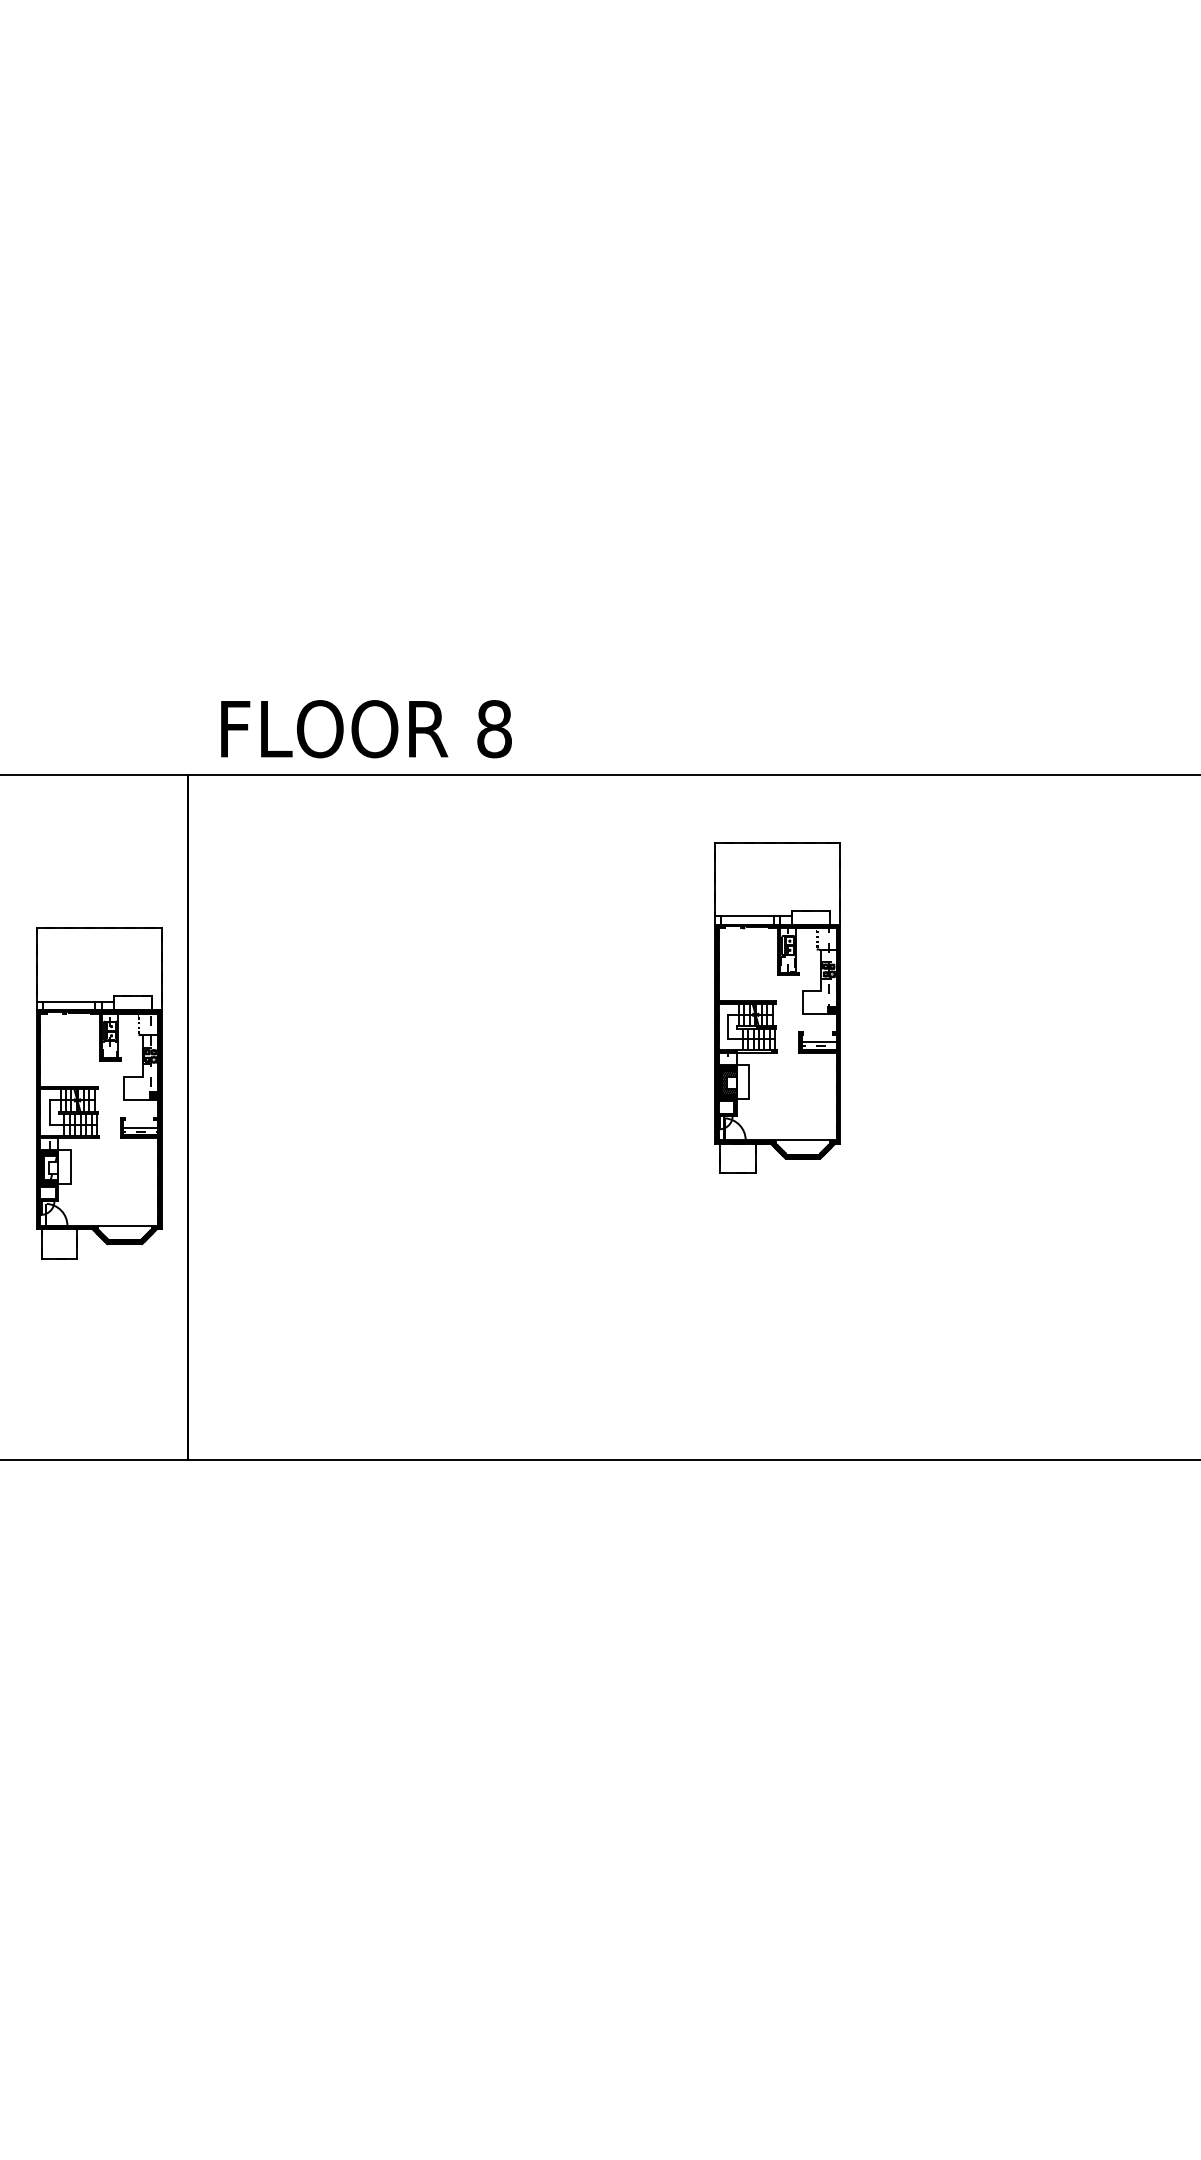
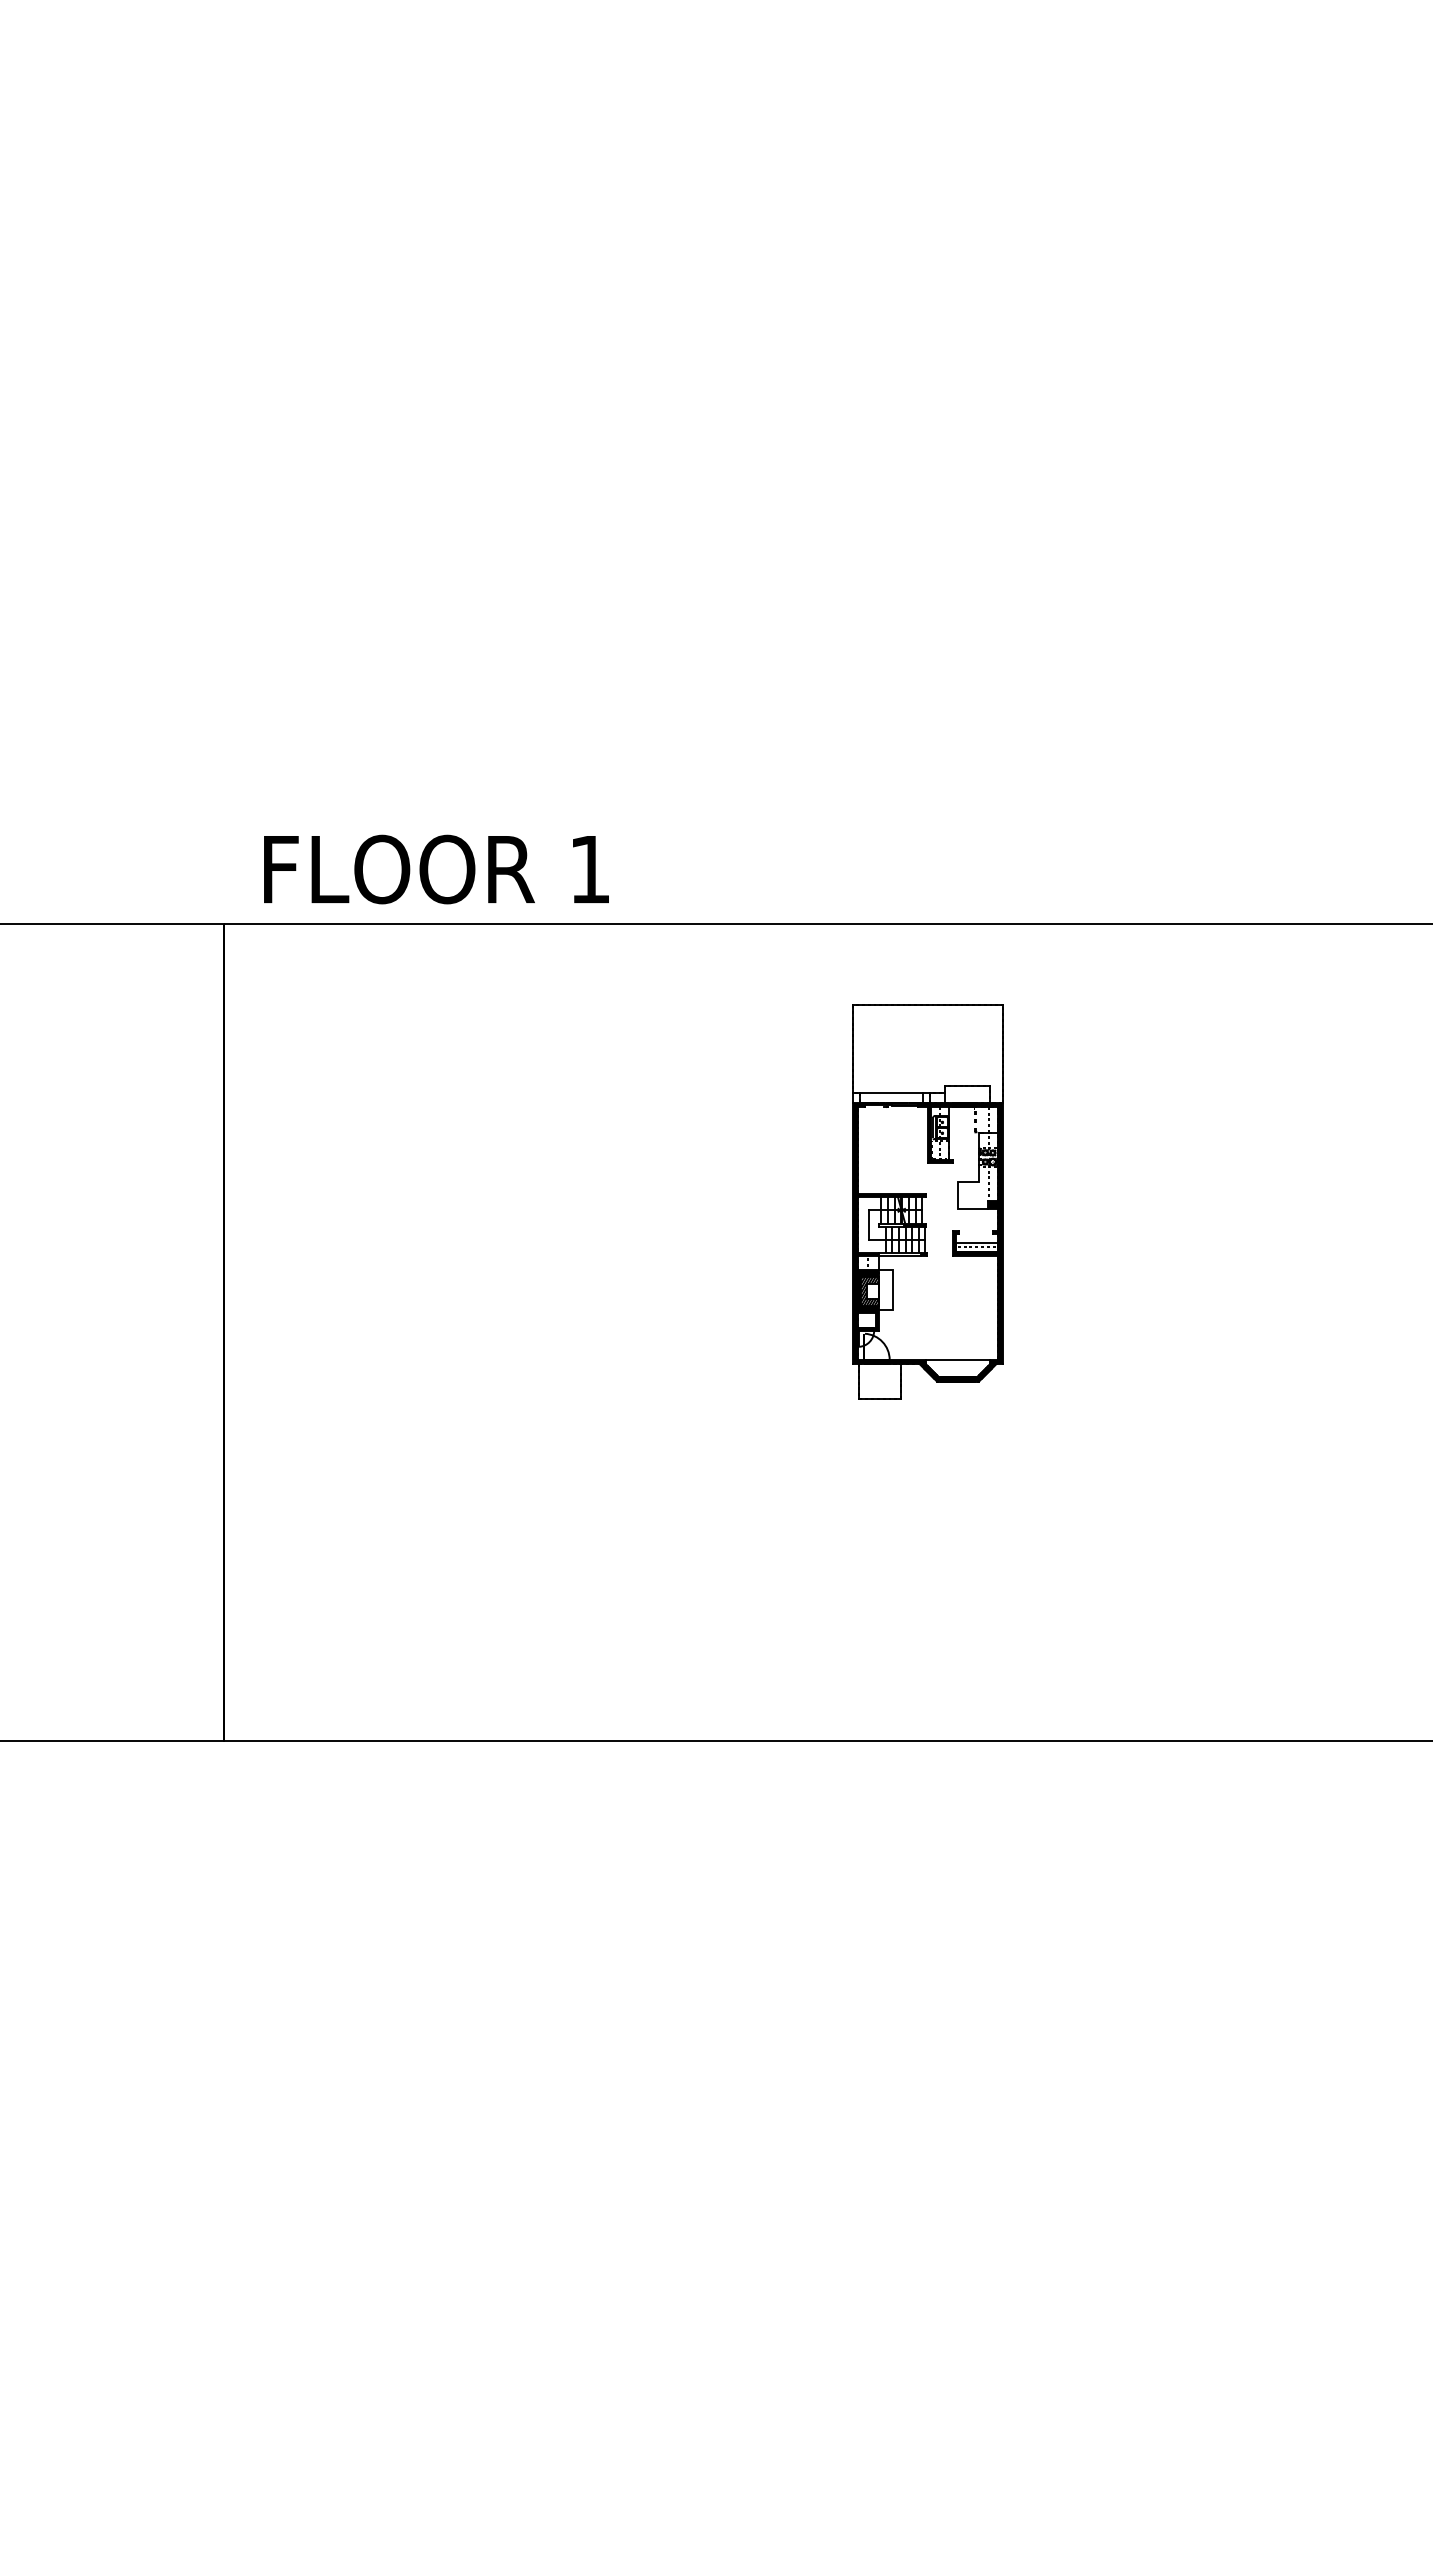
text: (494, 729) -> (589, 869), 8 -> 1
part: (99, 1092) -> (118, 1303), removed

